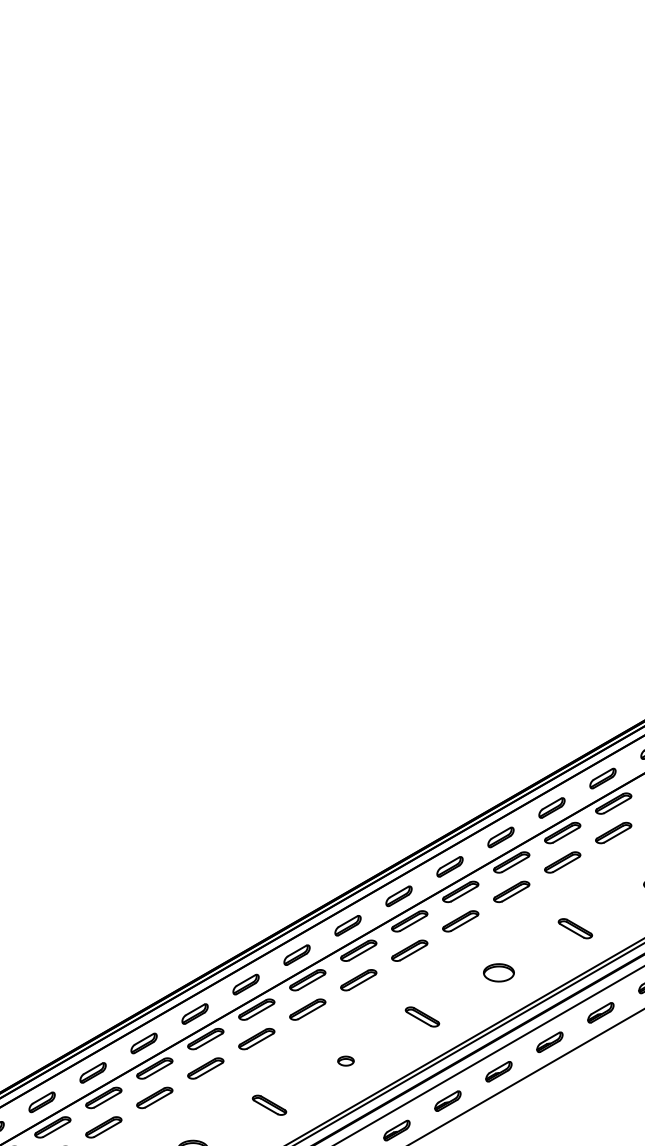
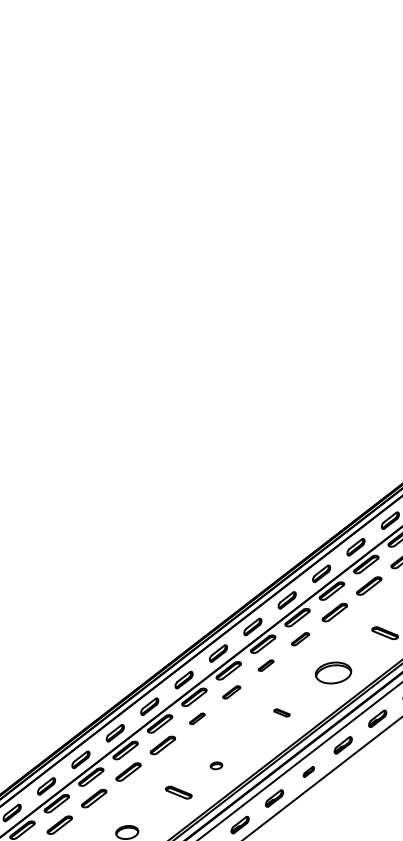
part: (460, 921) -> (300, 639), size x0.7
part: (409, 950) -> (265, 665), size x0.6
part: (498, 972) -> (333, 672), size x1.6
part: (358, 980) -> (231, 692), size x0.7
part: (307, 1009) -> (197, 718), size x0.6
part: (422, 1016) -> (281, 712), size x0.6
part: (345, 1060) -> (216, 765), moved
part: (447, 1100) -> (308, 771), size x0.6

